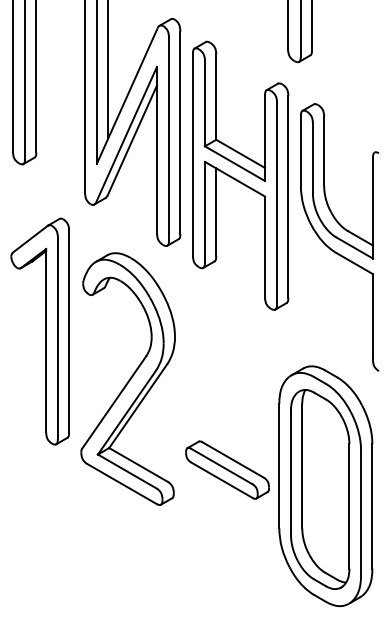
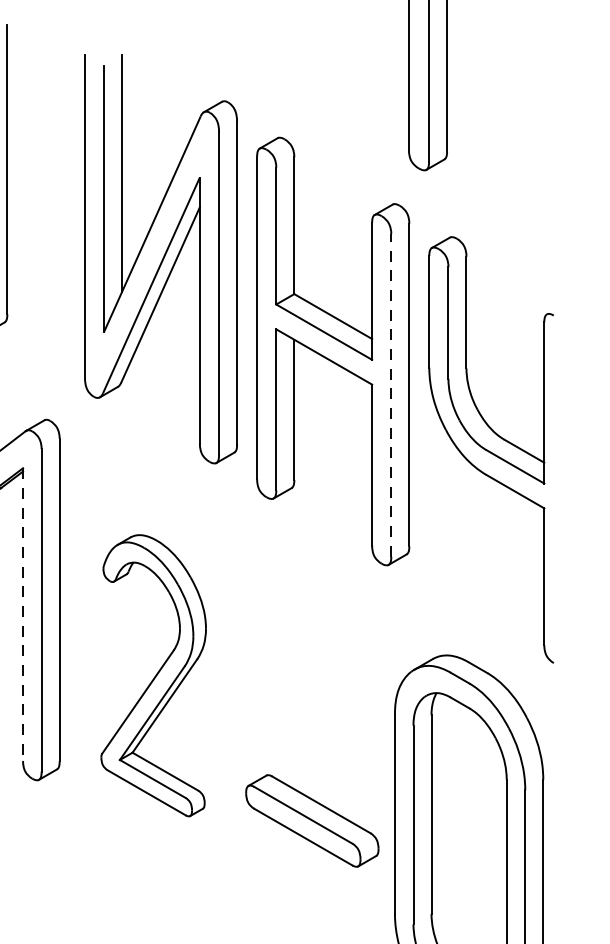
line: (277, 202) -> (391, 394), solid -> dashed
line: (46, 340) -> (23, 614), solid -> dashed
part: (127, 378) -> (152, 674), size x0.7

